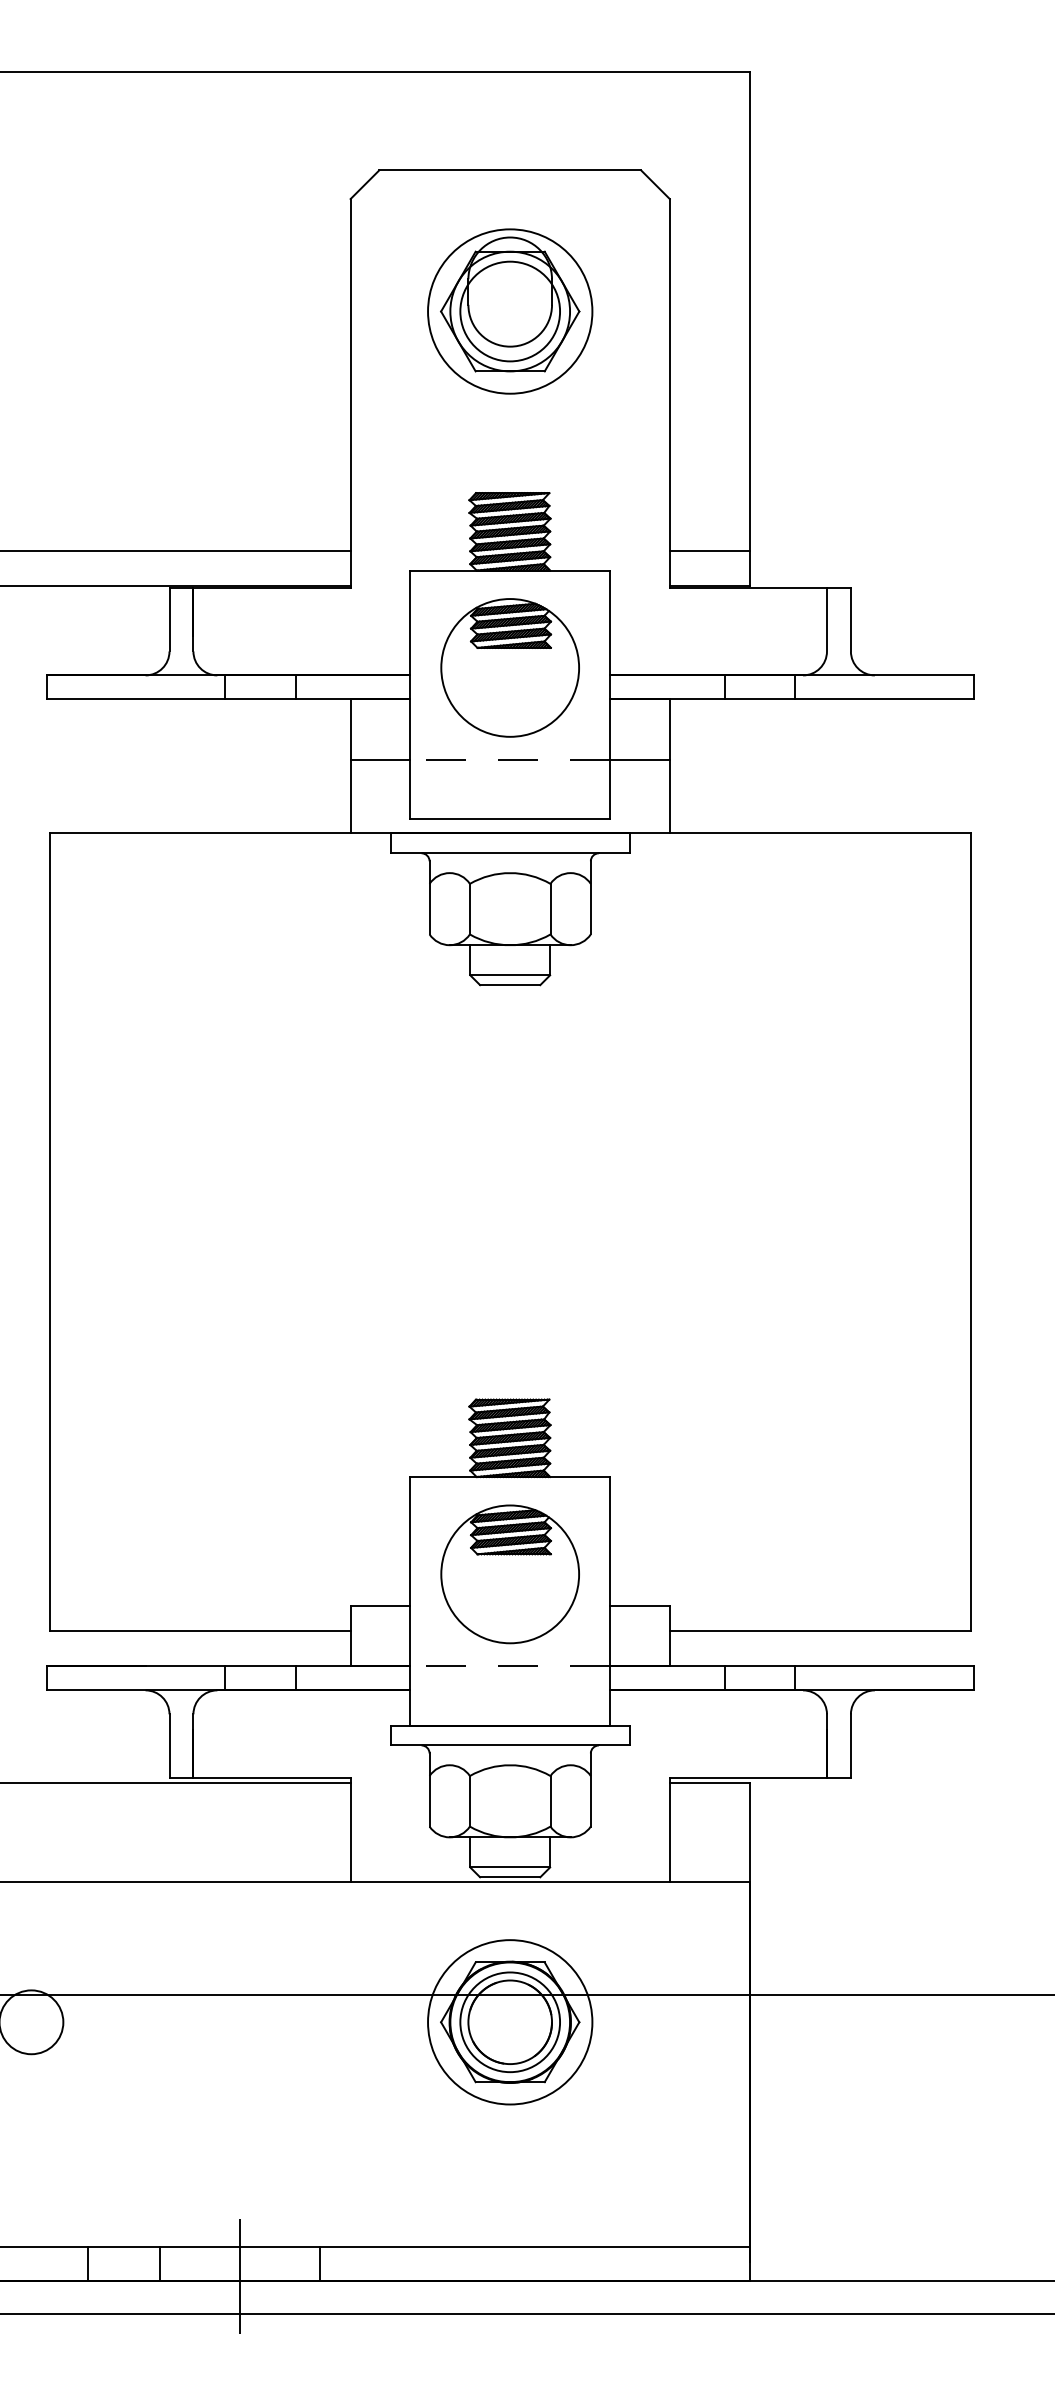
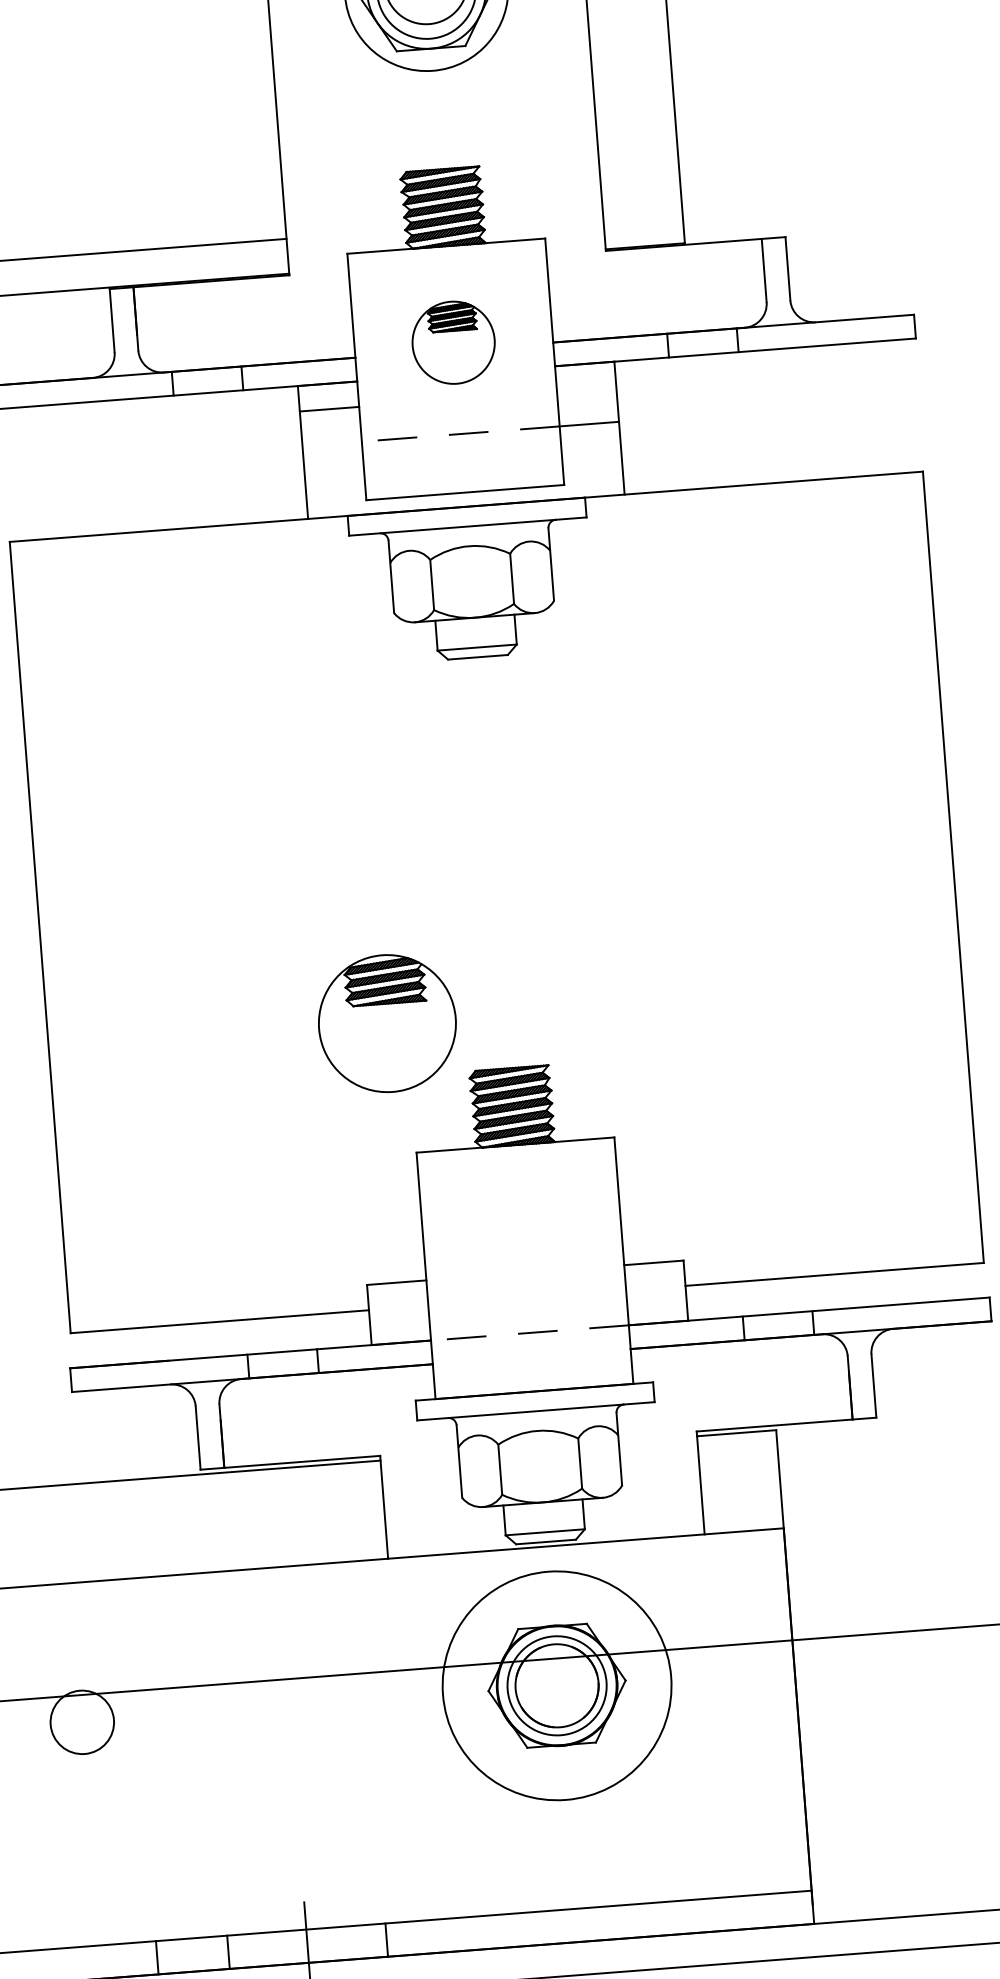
line: (709, 550) -> (642, 211), removed
part: (509, 667) -> (453, 342), size x0.6
line: (380, 759) -> (329, 408), moved
part: (509, 1574) -> (386, 1023), moved
circle: (510, 2022) -> (557, 1685), size x1.4

